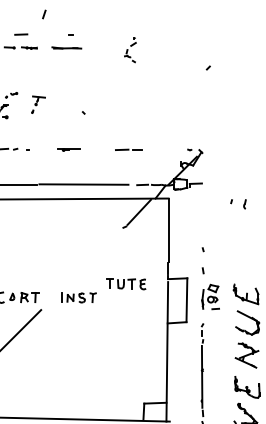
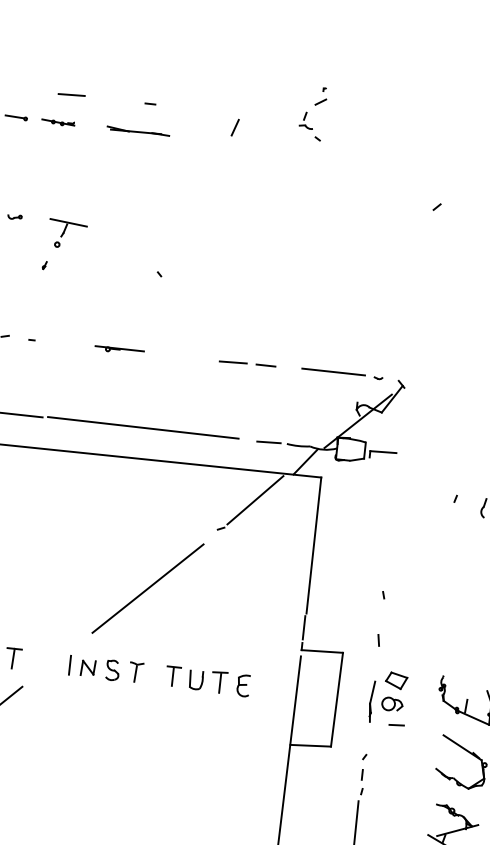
line: (44, 14) -> (235, 127), moved
line: (21, 34) -> (72, 94), moved
part: (130, 50) -> (312, 114), moved
part: (38, 104) -> (64, 245), size x1.43
line: (168, 149) -> (332, 372), added
line: (93, 258) -> (146, 588), added
part: (126, 284) -> (207, 681), moved

